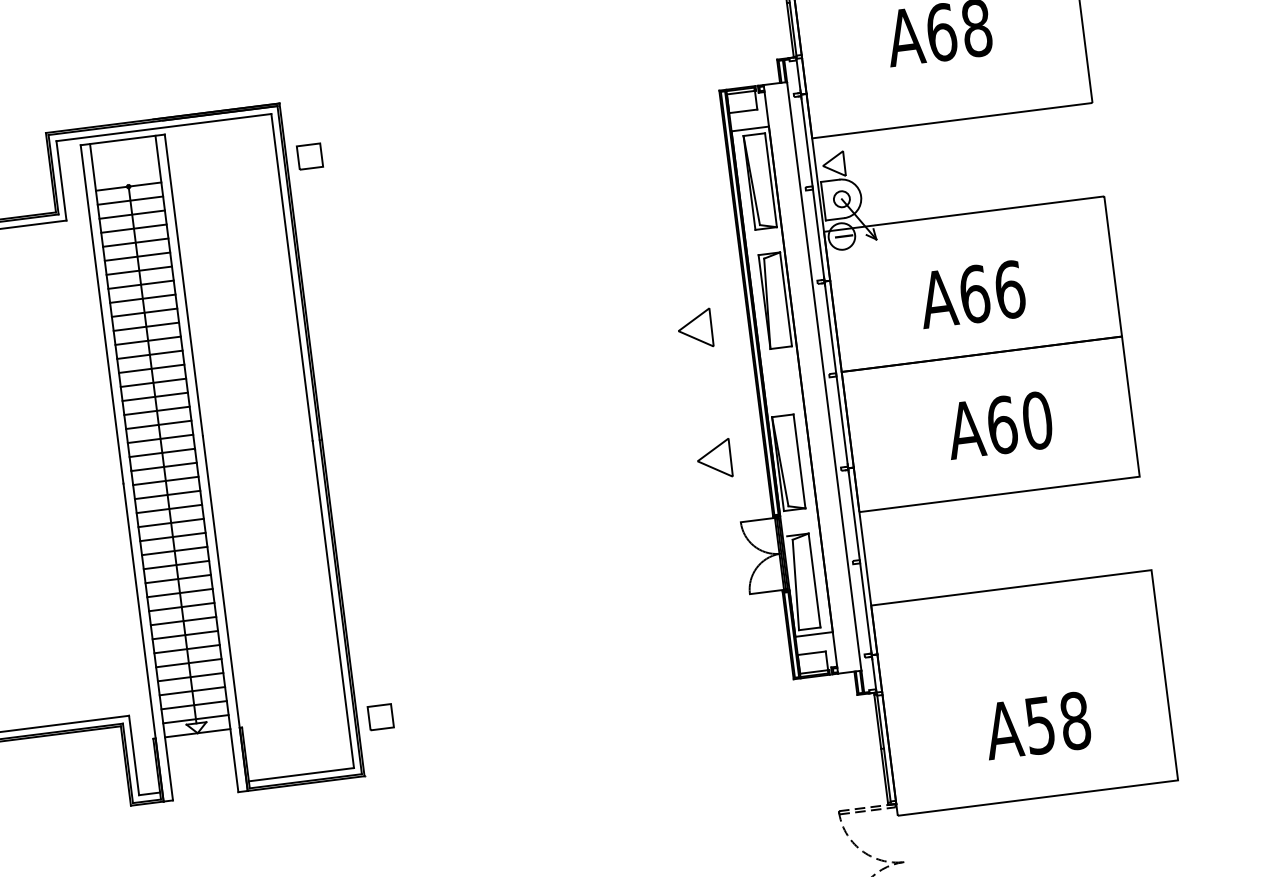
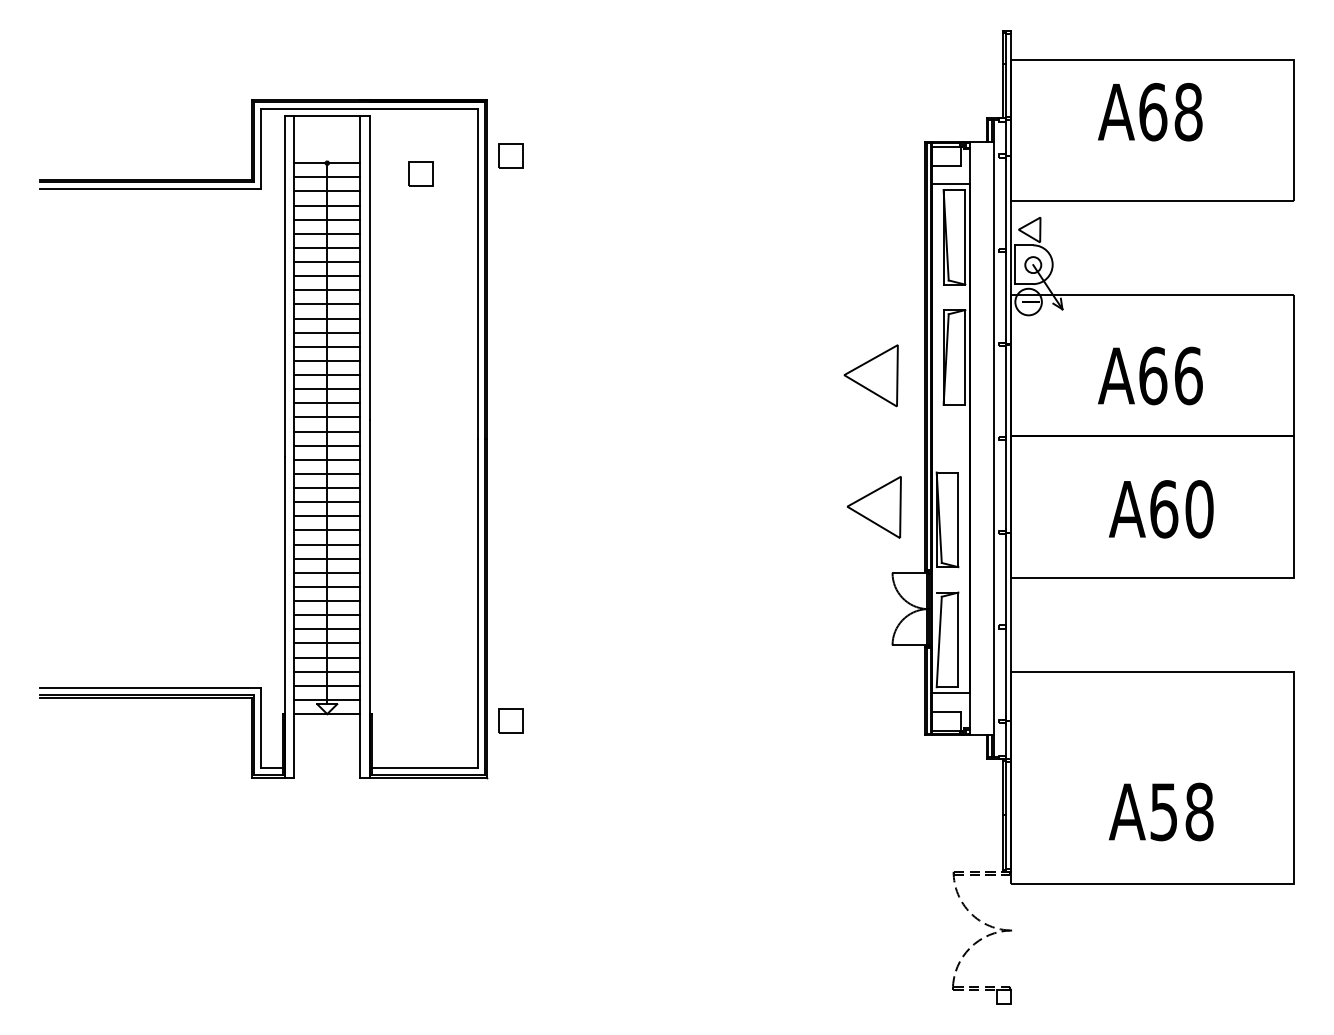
part: (222, 185) -> (420, 173), added
part: (695, 329) -> (871, 375), size x1.6
part: (713, 459) -> (873, 507), size x1.6

